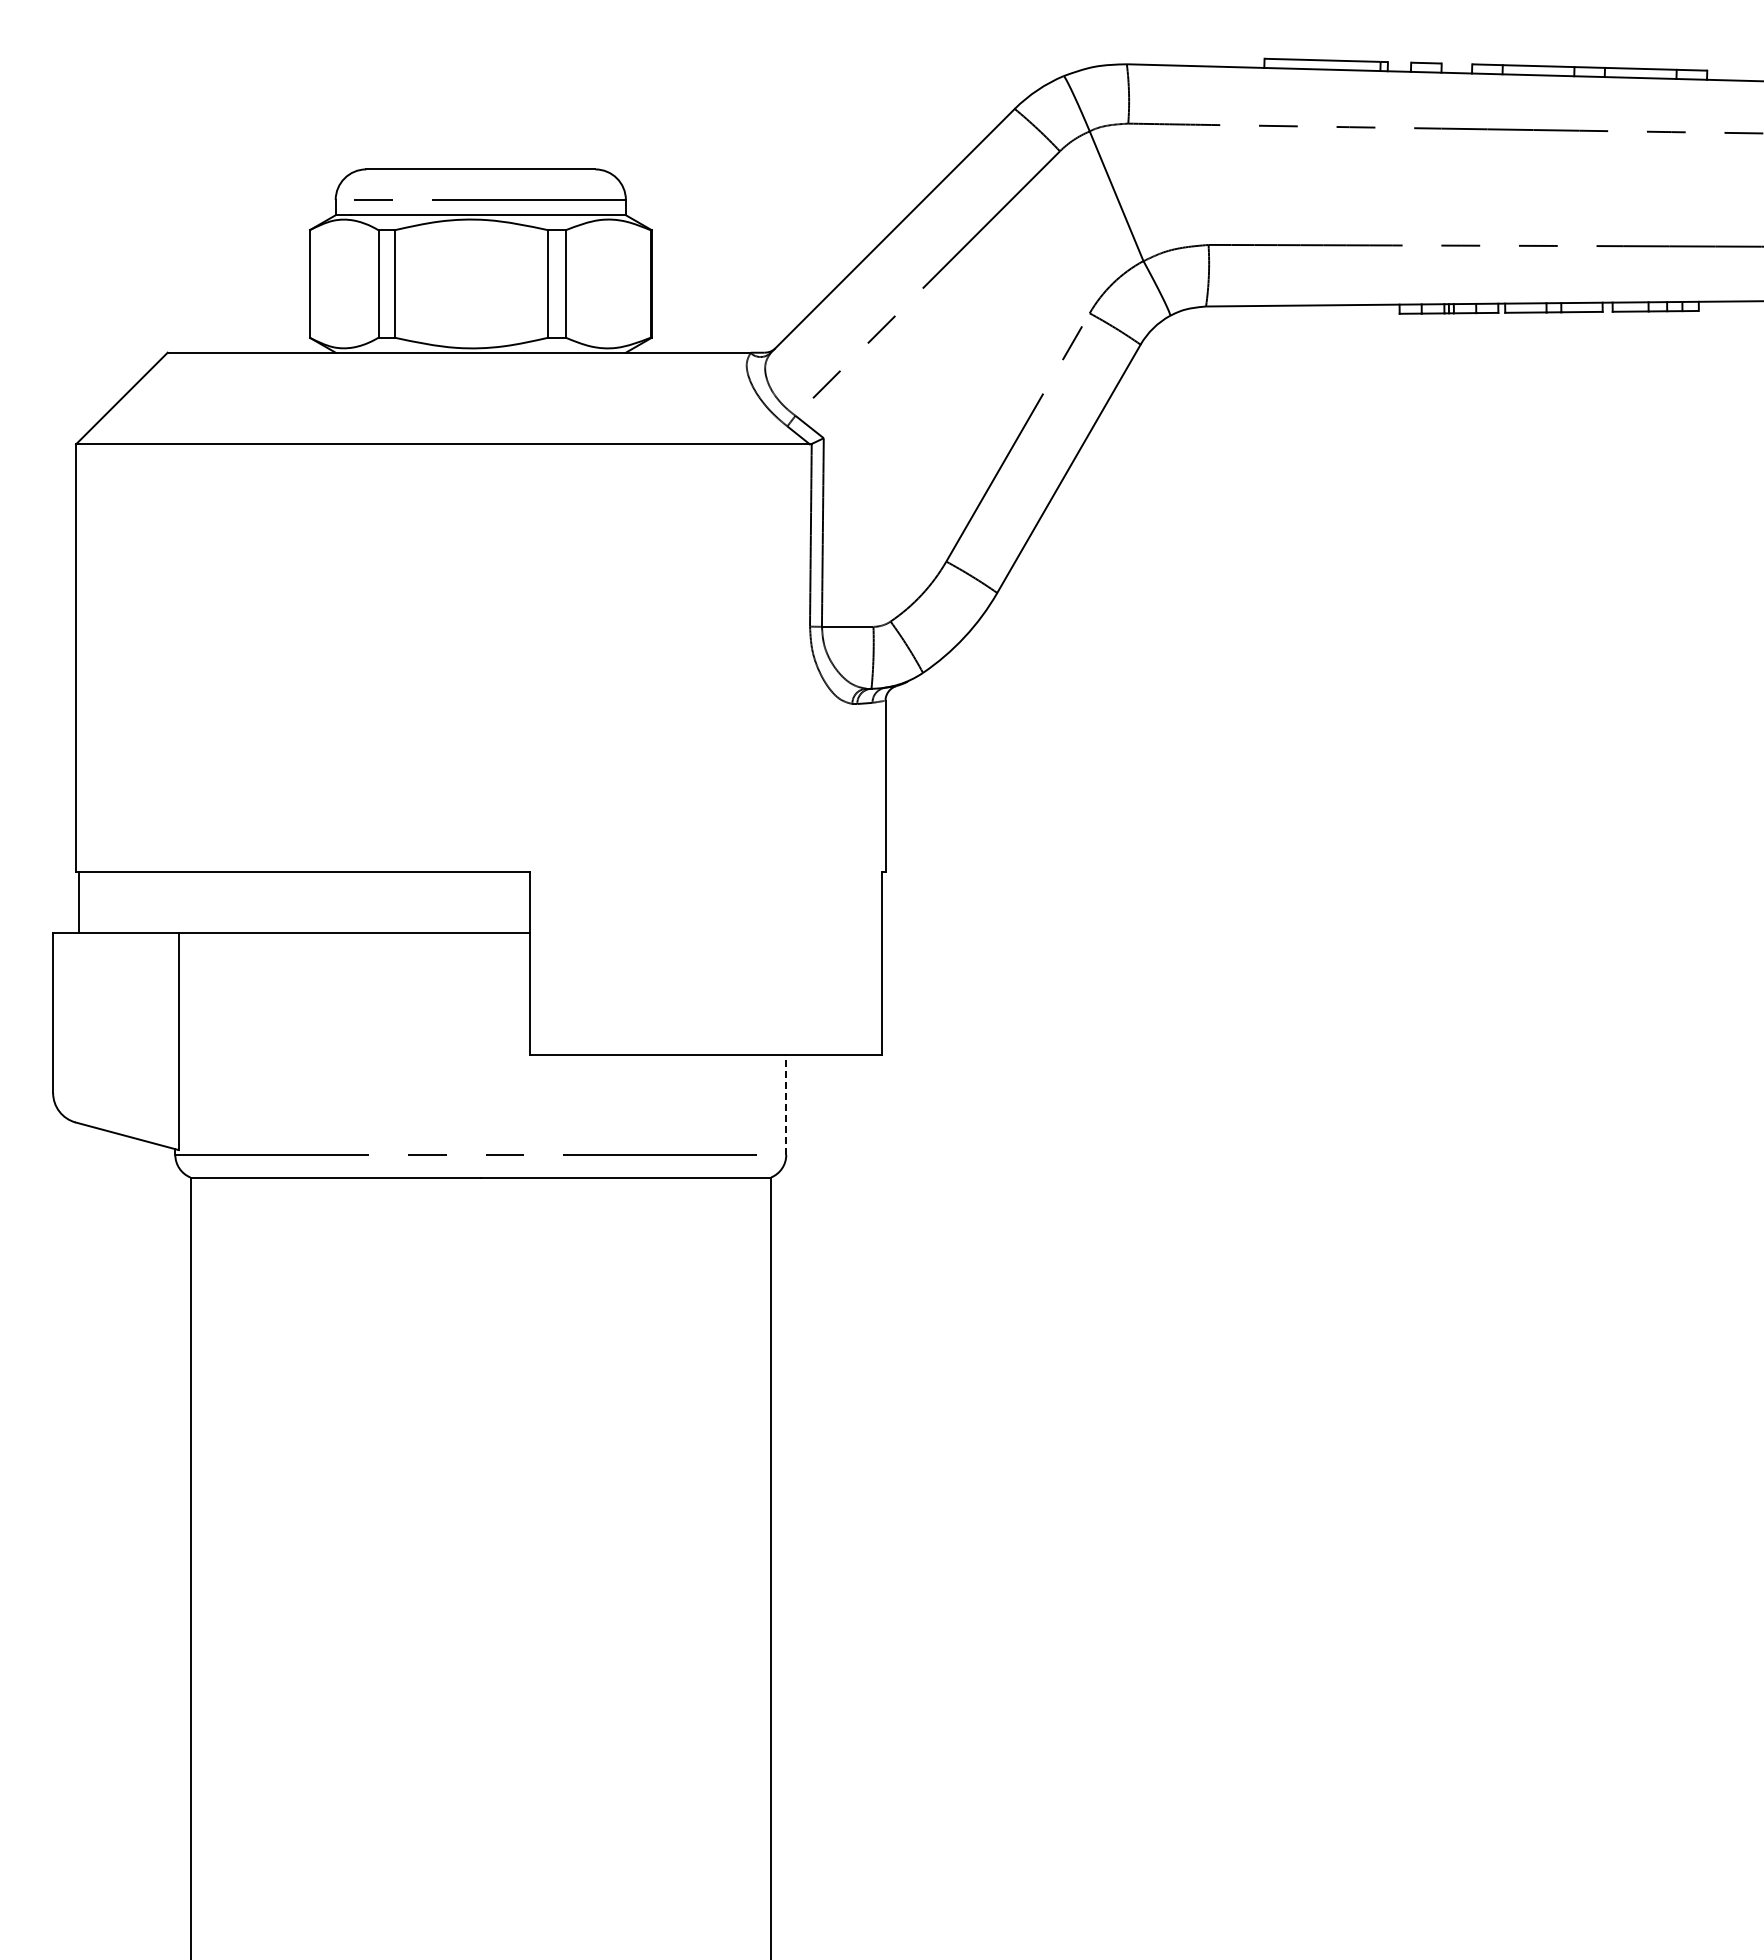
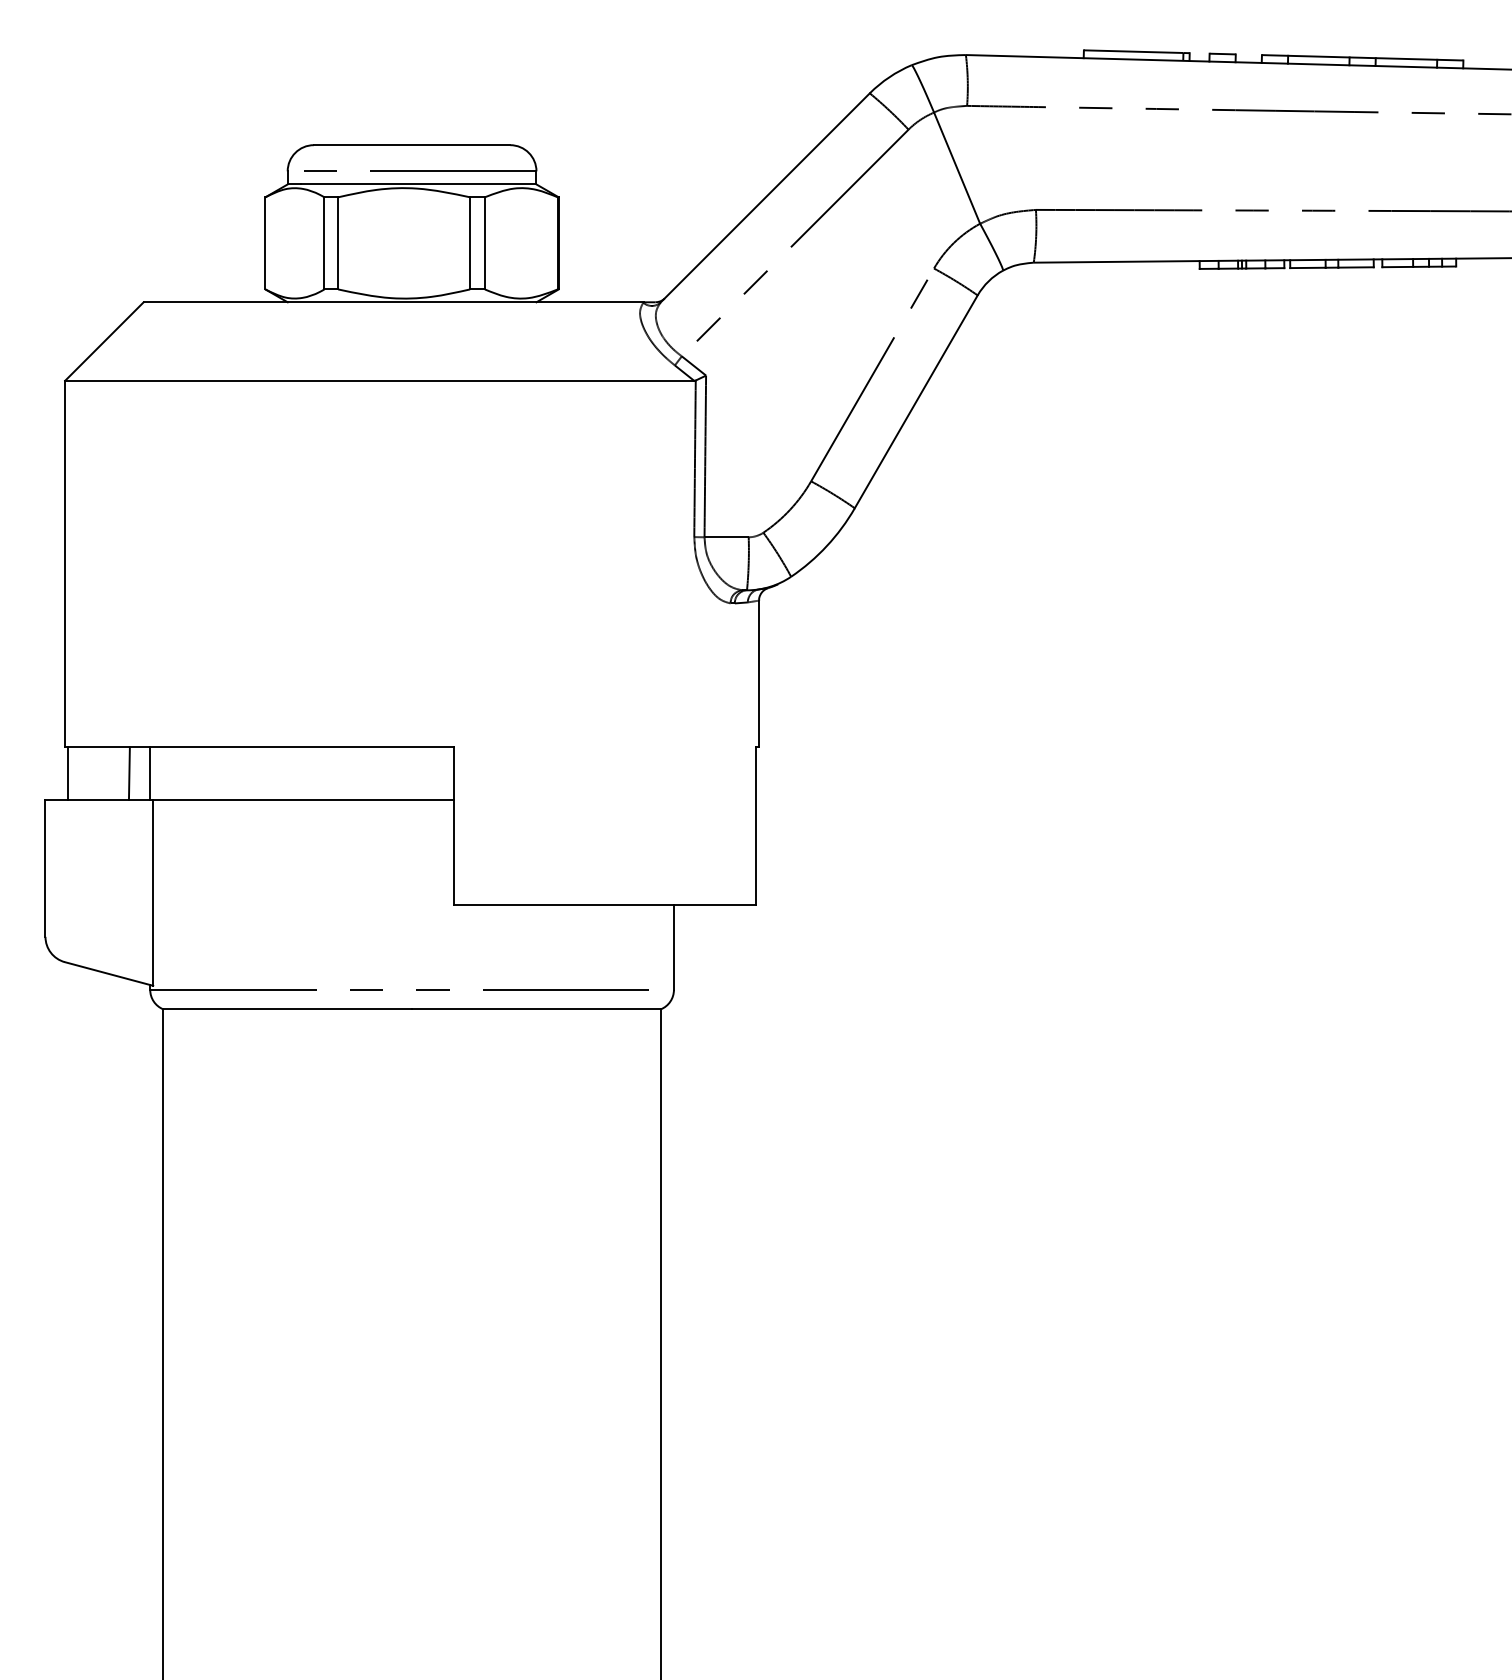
line: (150, 902) -> (128, 773), added
line: (175, 902) -> (150, 773), added
line: (786, 1105) -> (674, 947), dashed -> solid

